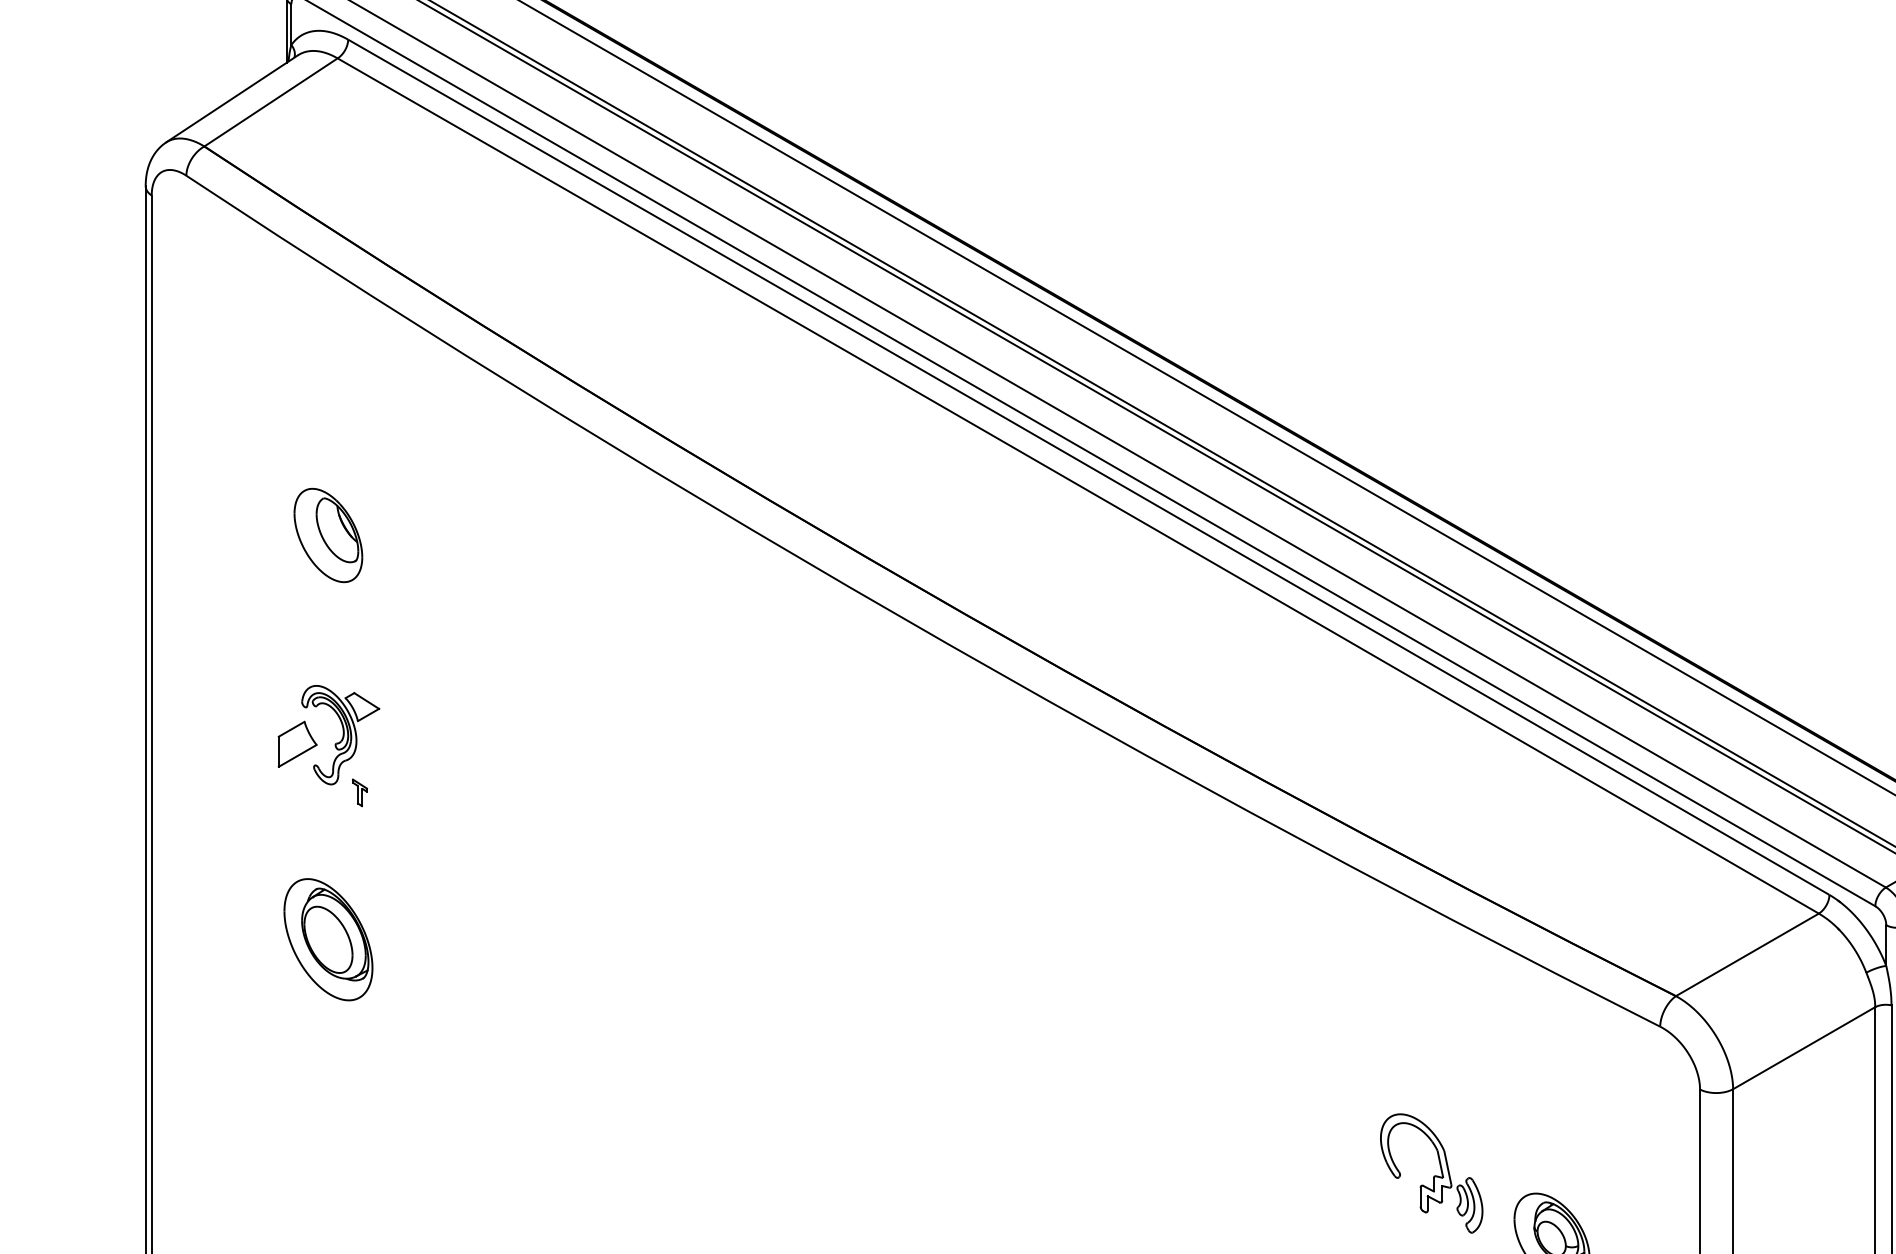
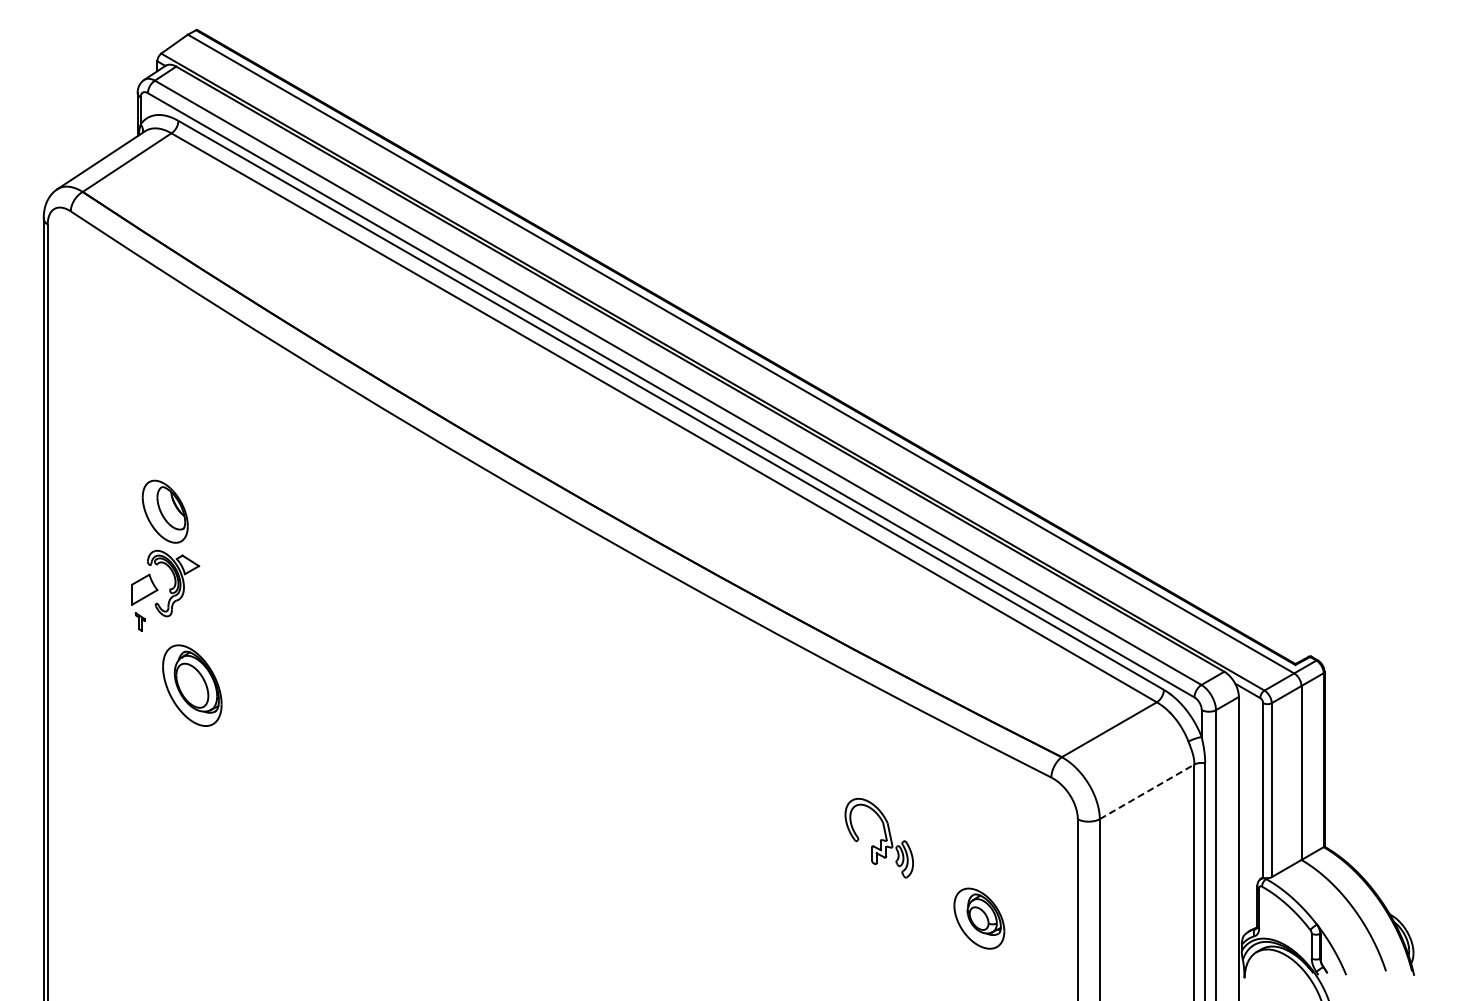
part: (327, 535) -> (164, 511), moved
part: (358, 792) -> (139, 621), moved
part: (328, 939) -> (192, 685), moved
line: (1804, 1047) -> (1147, 791), solid -> dashed
part: (1430, 1172) -> (878, 837), moved

